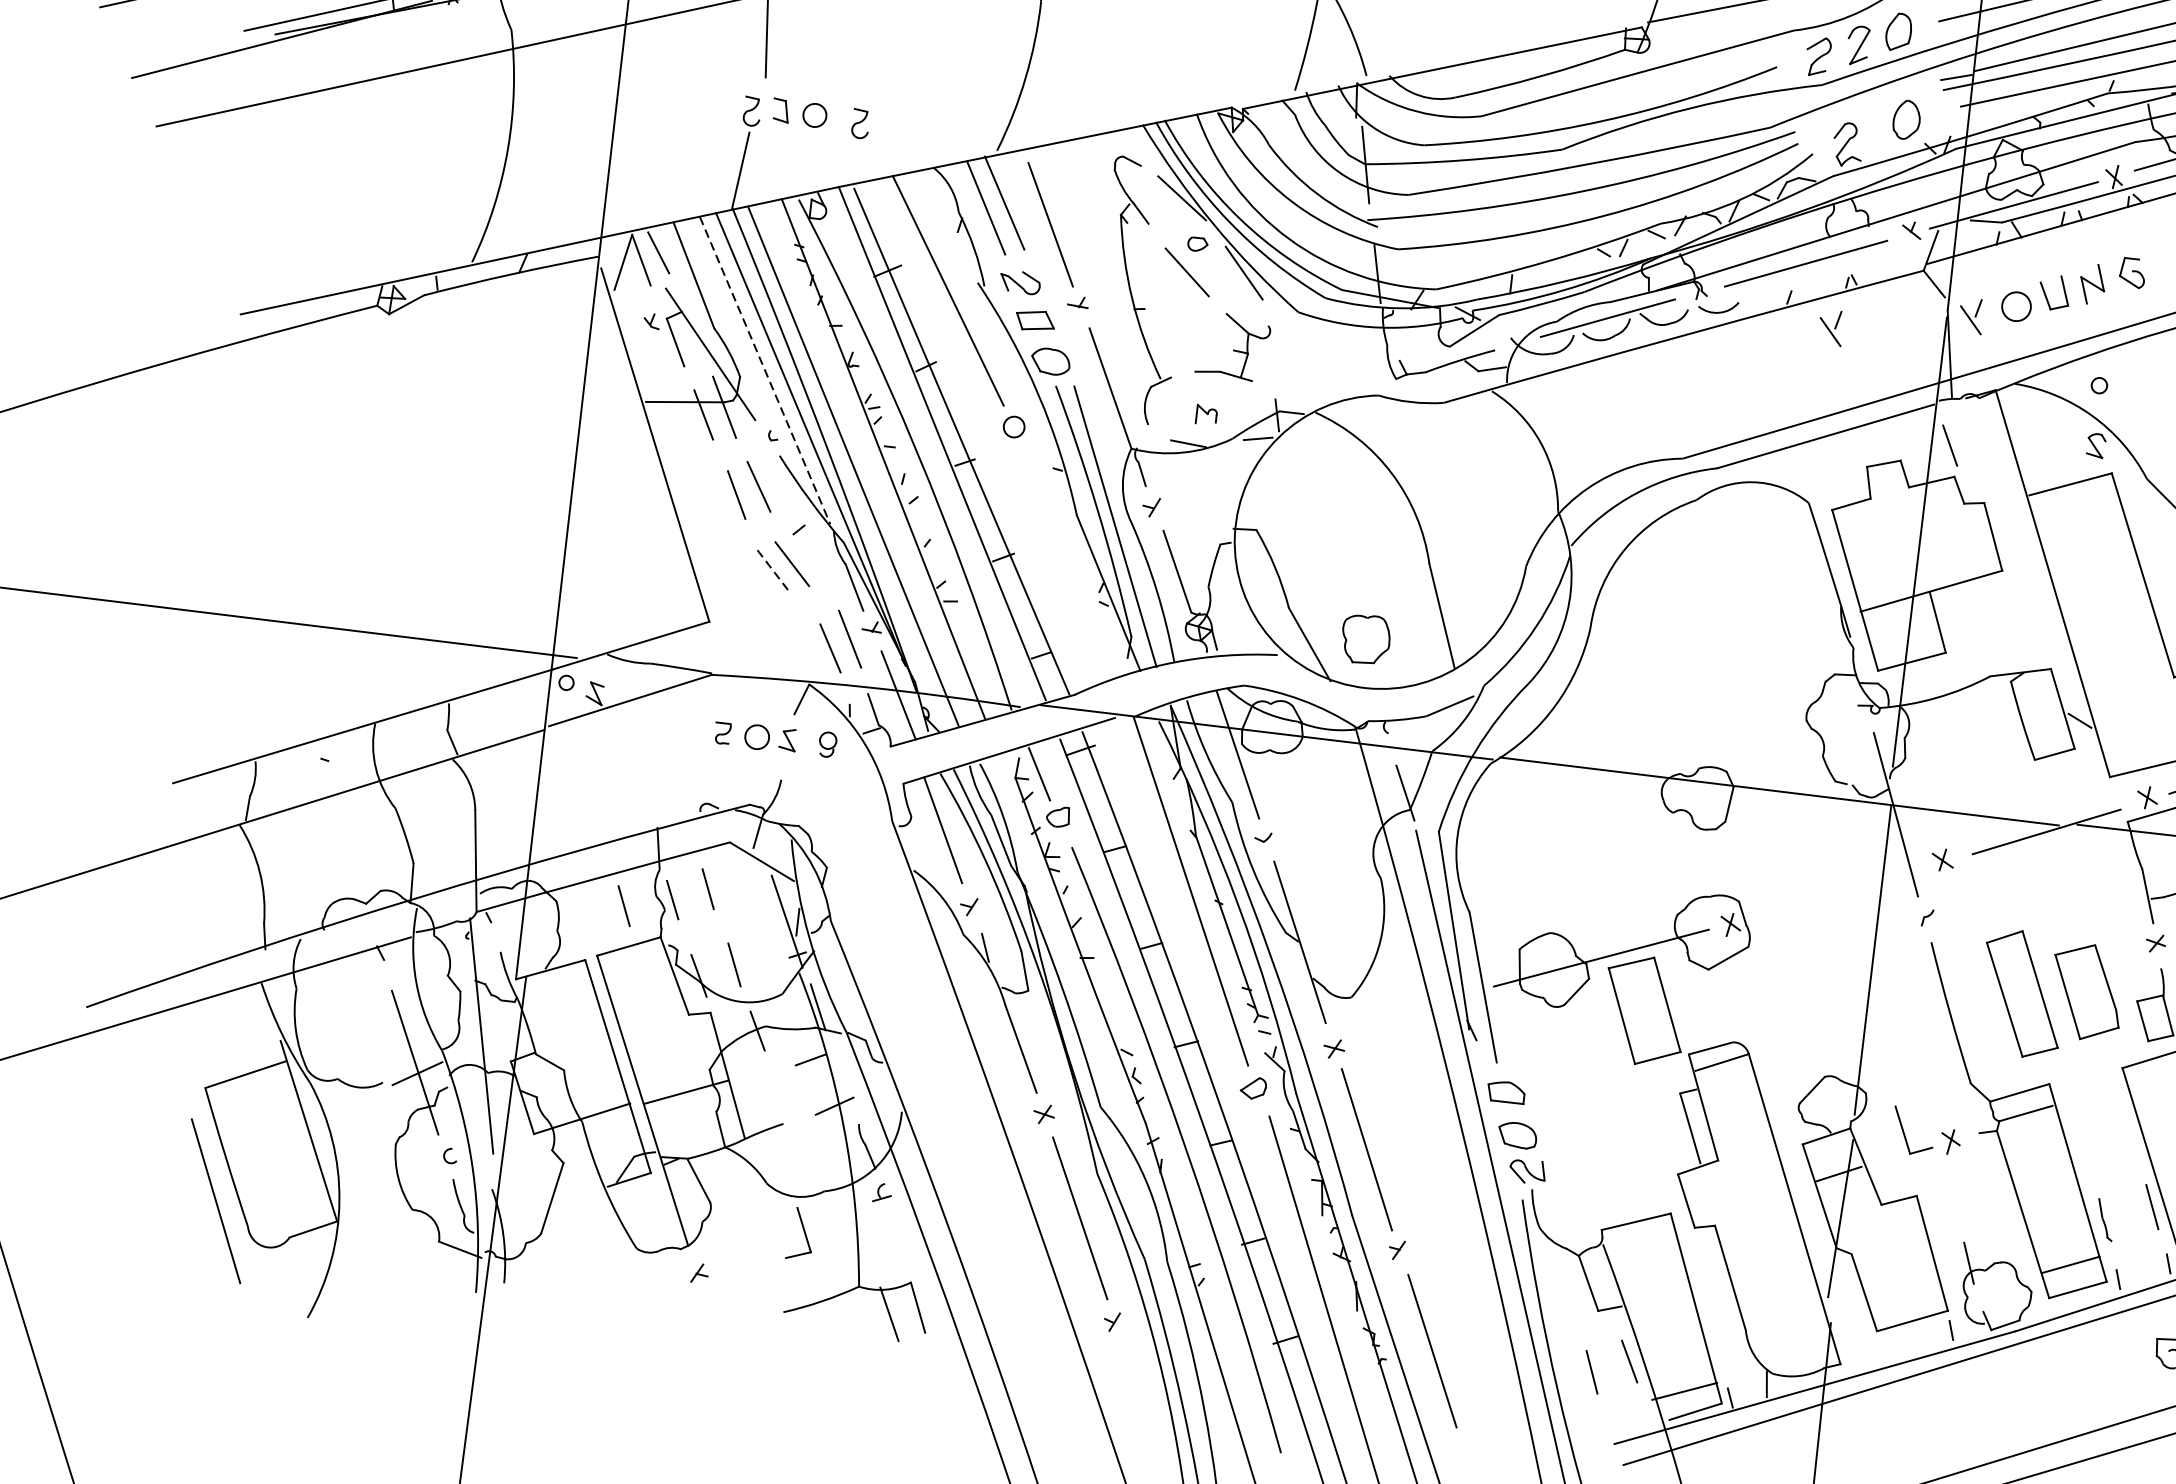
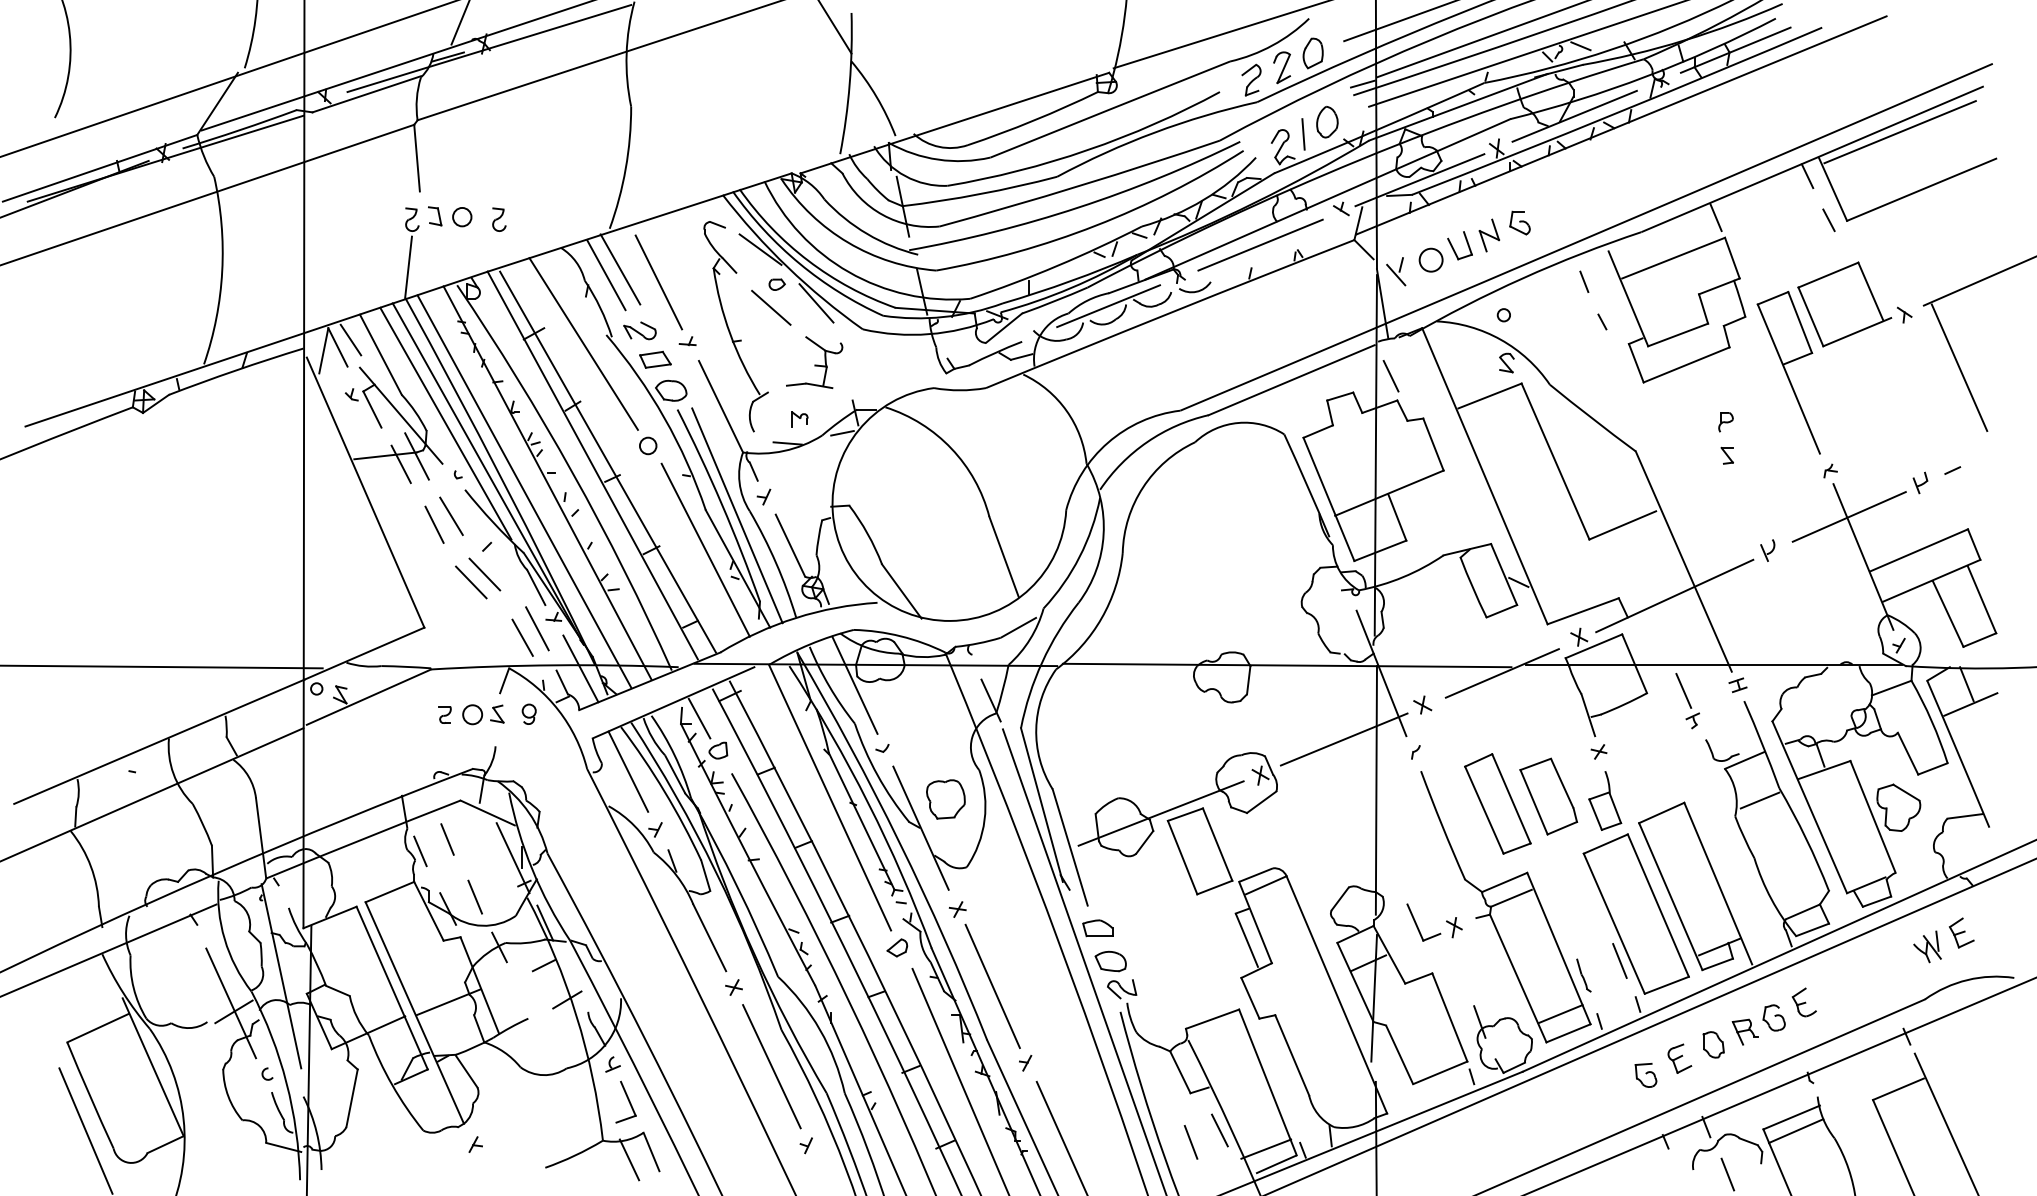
line: (1875, 131) -> (1303, 134), added
part: (1831, 327) -> (1286, 293), removed
line: (765, 371) -> (446, 424), dashed -> solid
line: (1070, 564) -> (705, 549), added
line: (774, 572) -> (471, 582), dashed -> solid
part: (1365, 639) -> (945, 799), moved
line: (1839, 891) -> (1343, 739), added
line: (624, 906) -> (382, 860), removed
part: (800, 1232) -> (625, 1101), moved

